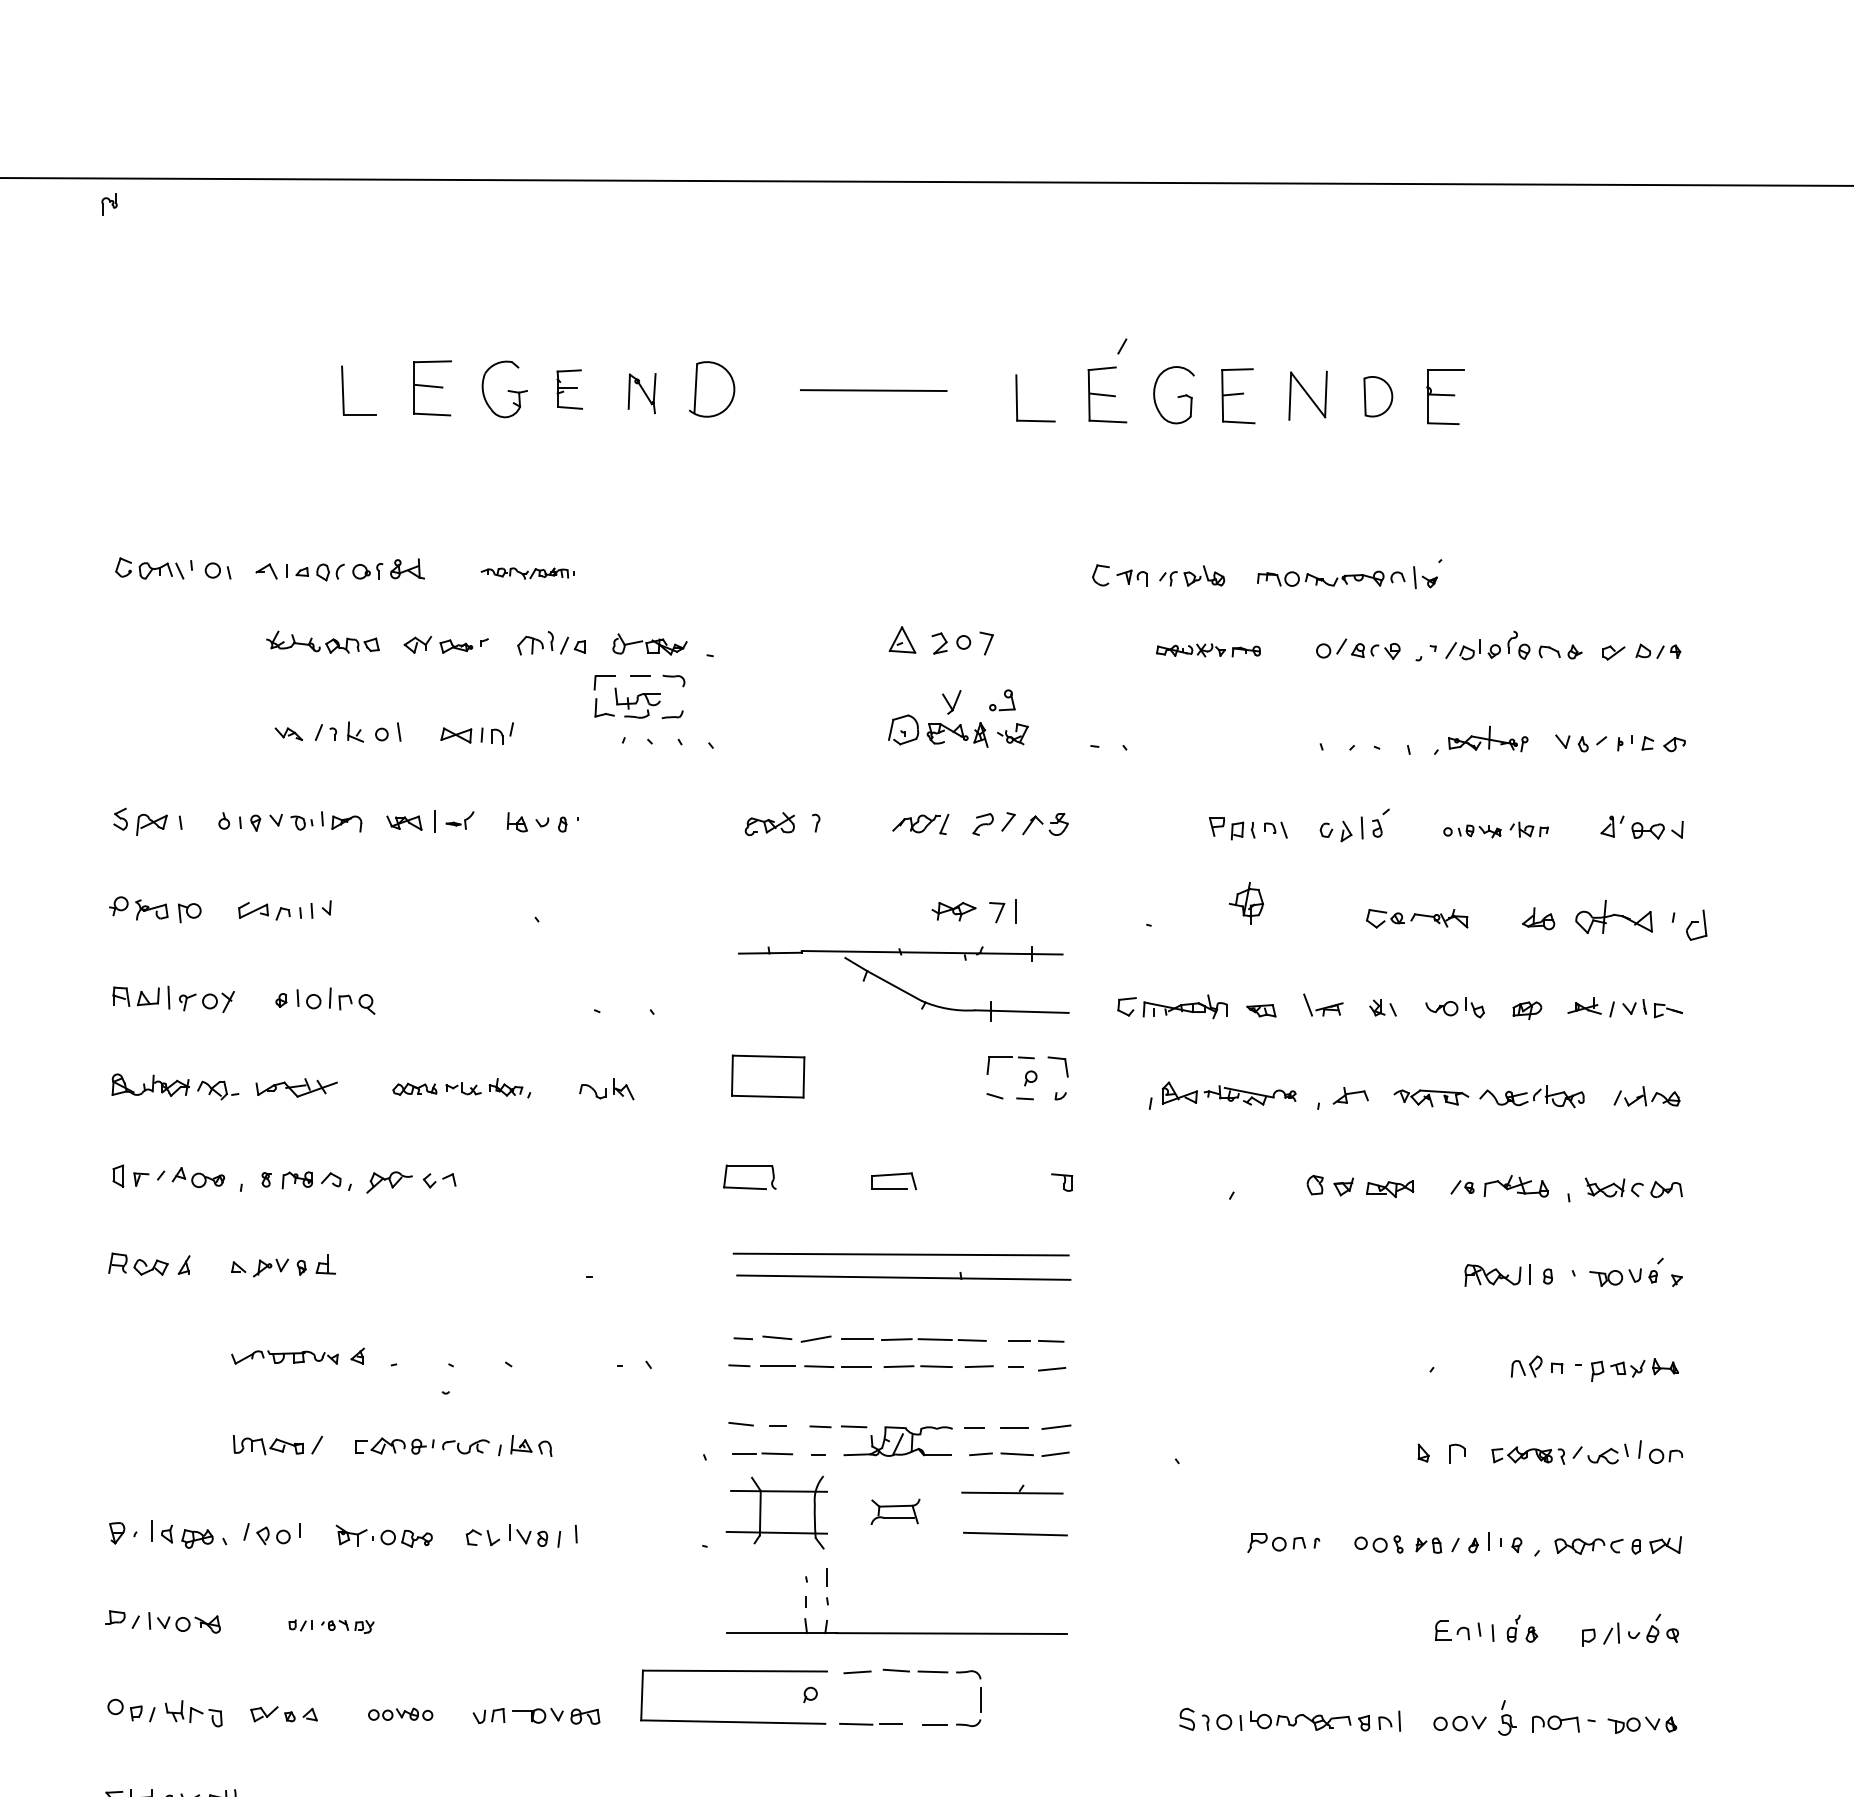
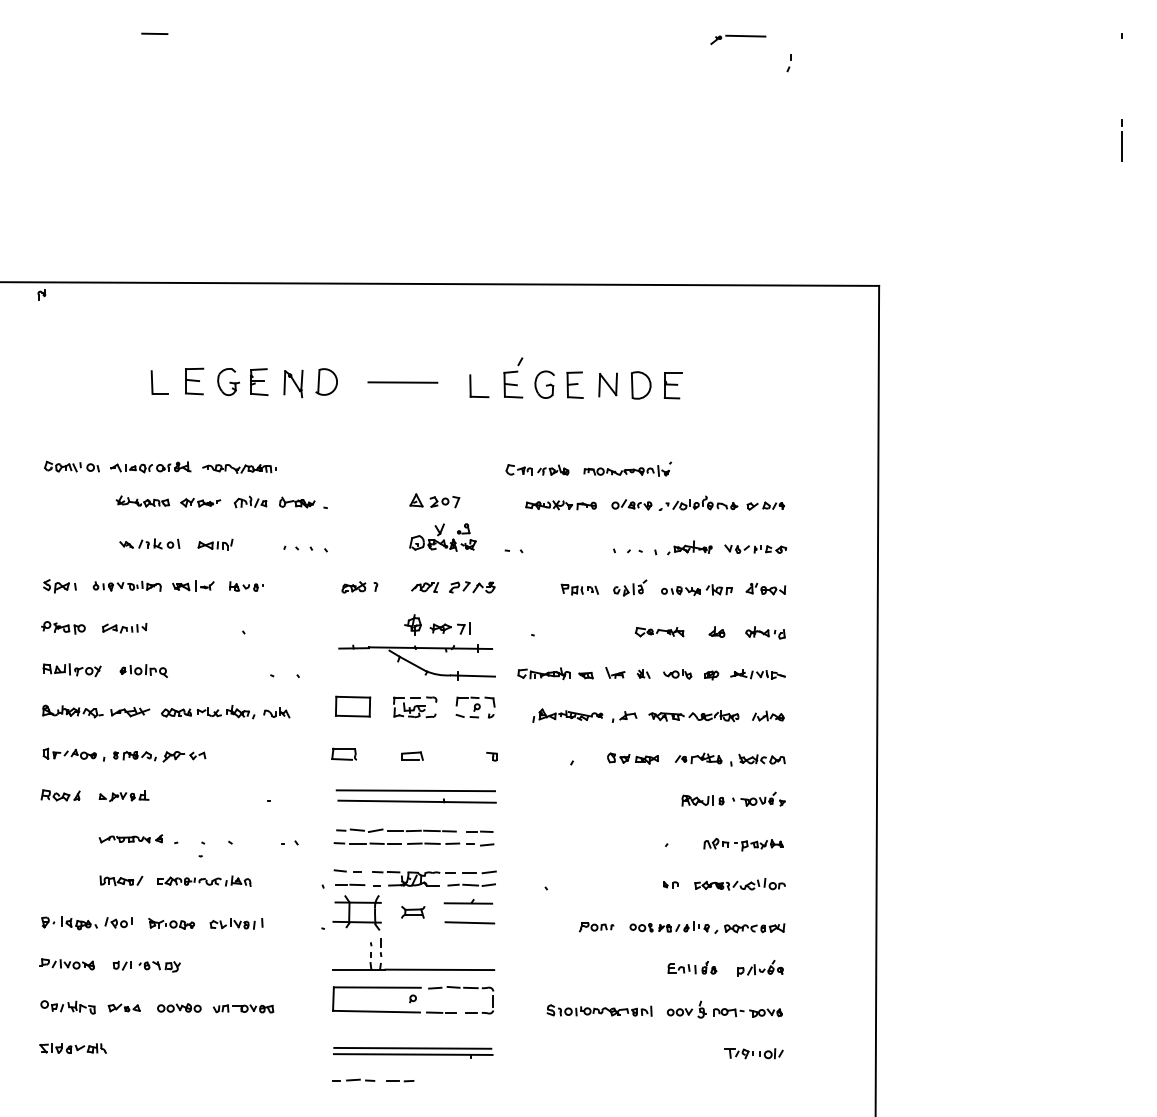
part: (570, 388) -> (259, 381), size x1.43
part: (642, 392) -> (293, 383), size x1.43
part: (1378, 396) -> (641, 385), size x1.43
part: (527, 572) -> (239, 468), size x1.67
part: (1207, 650) -> (560, 505), size x1.43
part: (640, 697) -> (415, 707), moved
part: (1495, 830) -> (696, 590), size x1.43
part: (1245, 902) -> (412, 624), moved
part: (1641, 919) -> (765, 632), size x0.62
part: (462, 1088) -> (208, 712), size x1.43
part: (1440, 1452) -> (670, 884), size x0.62
part: (331, 1626) -> (146, 966), size x1.67
part: (811, 1698) -> (413, 1000), moved
part: (400, 1713) -> (179, 1007), size x1.43

